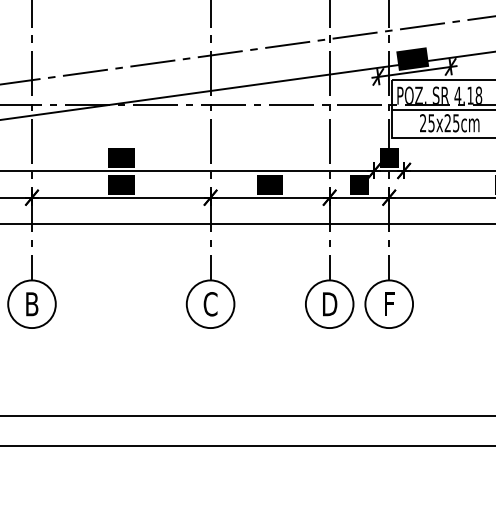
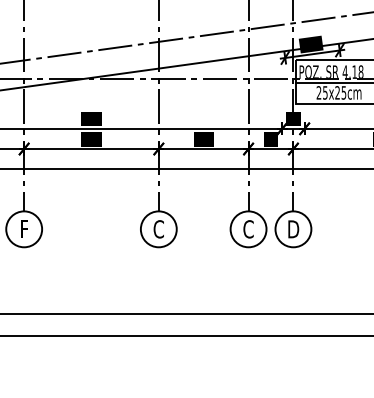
text: (31, 304) -> (23, 229), B -> F
text: (329, 304) -> (248, 229), D -> C
text: (389, 304) -> (293, 229), F -> D

